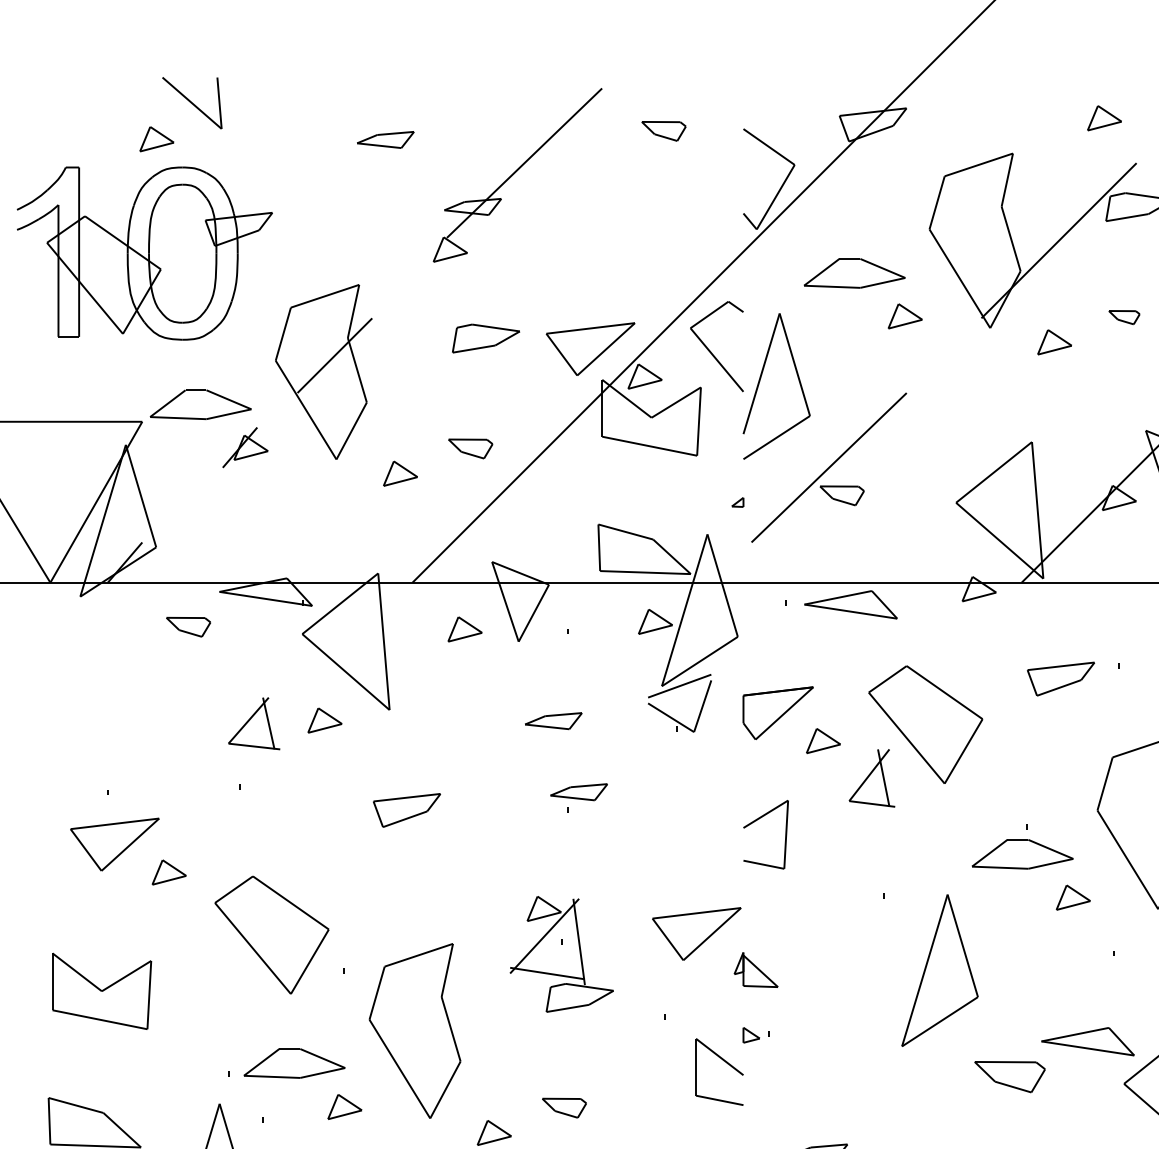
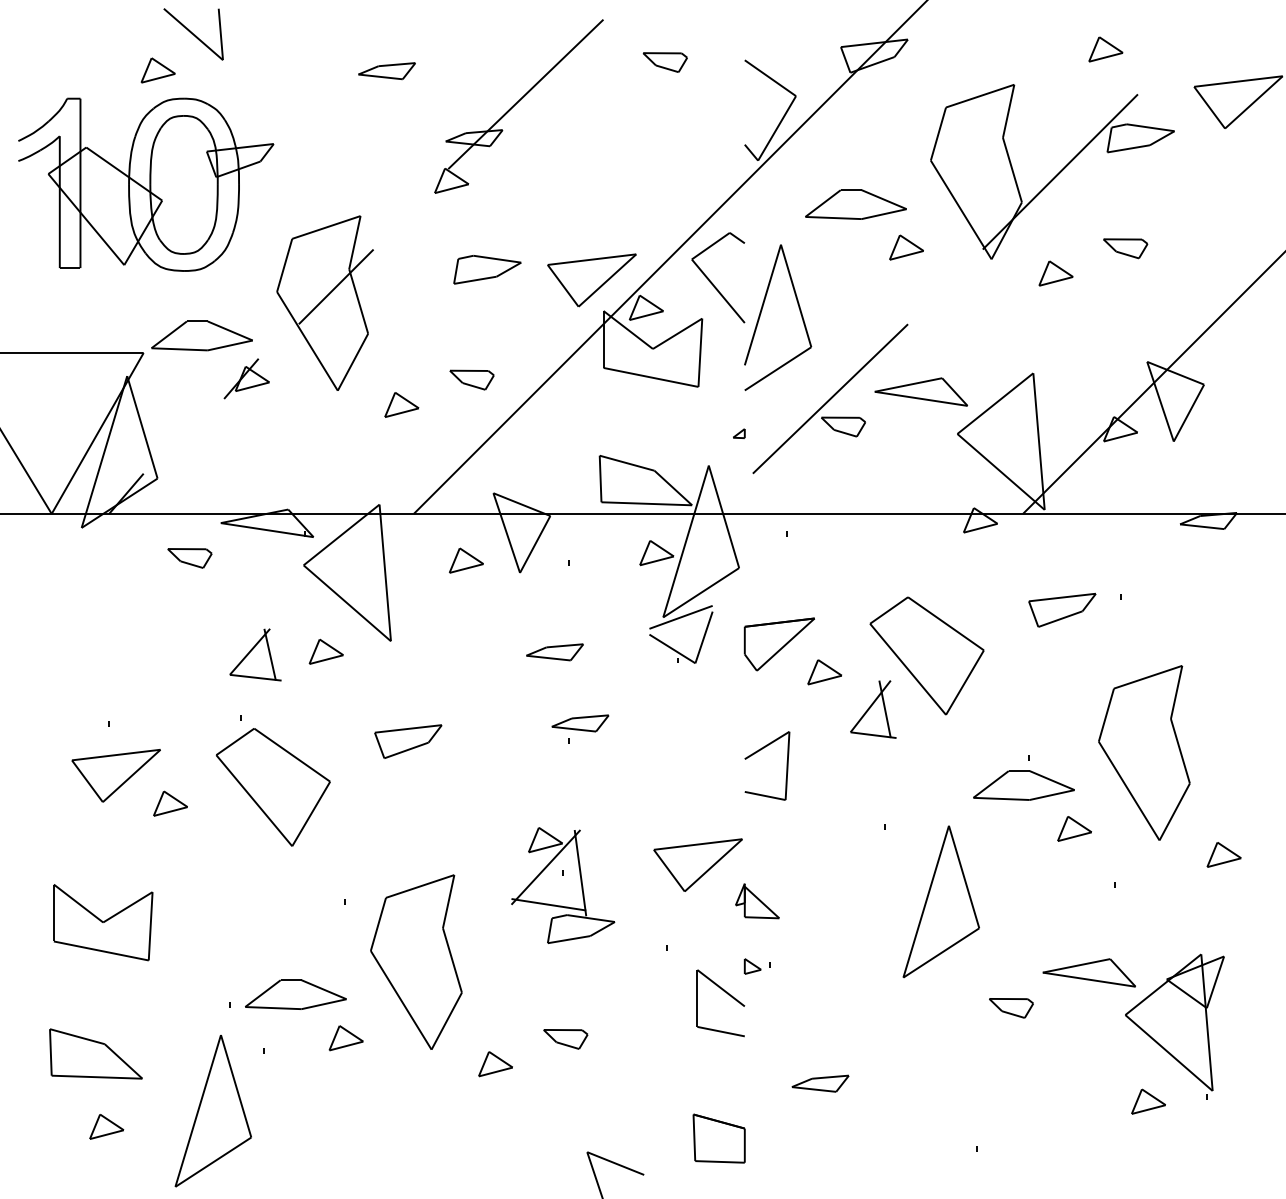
part: (1124, 317) -> (1125, 248), size x1.43
part: (850, 604) -> (920, 391), moved
part: (271, 935) -> (272, 787), moved
part: (1010, 1077) -> (1011, 1008), size x0.62

